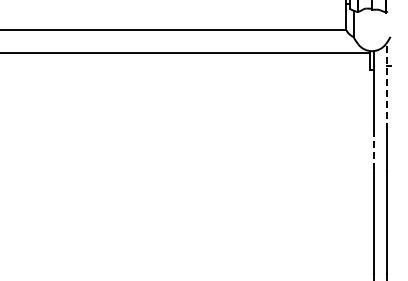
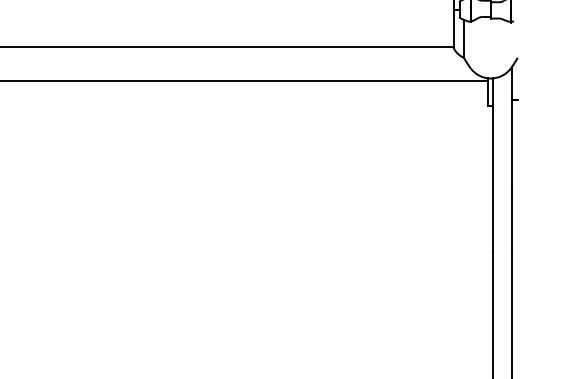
line: (386, 85) -> (511, 128), dashed -> solid
line: (373, 150) -> (492, 222), dashed -> solid

